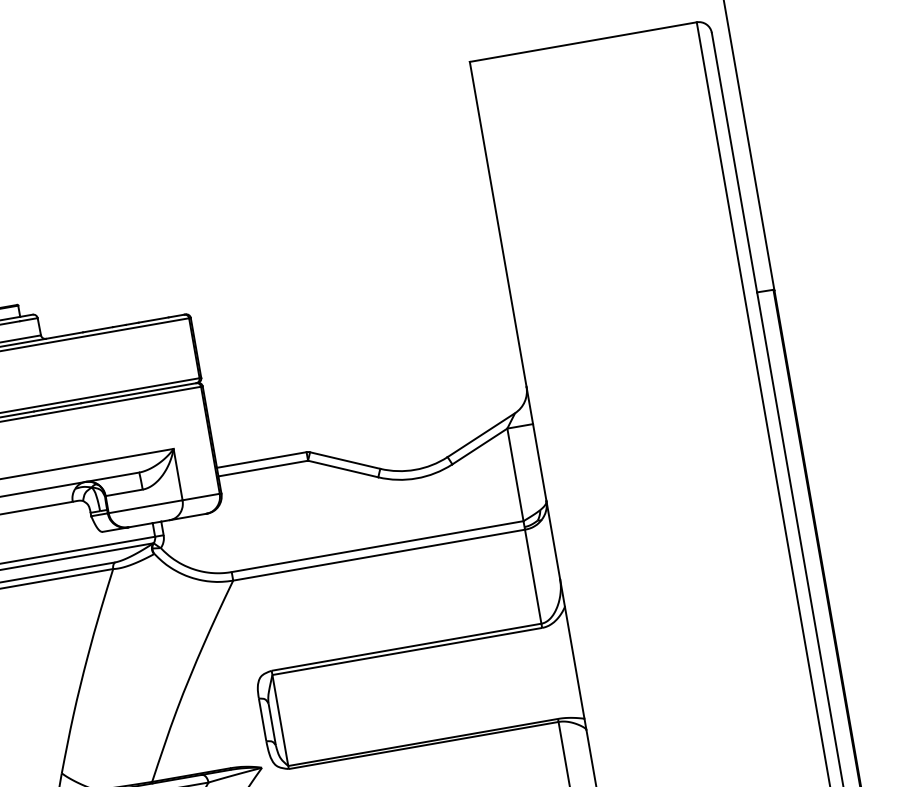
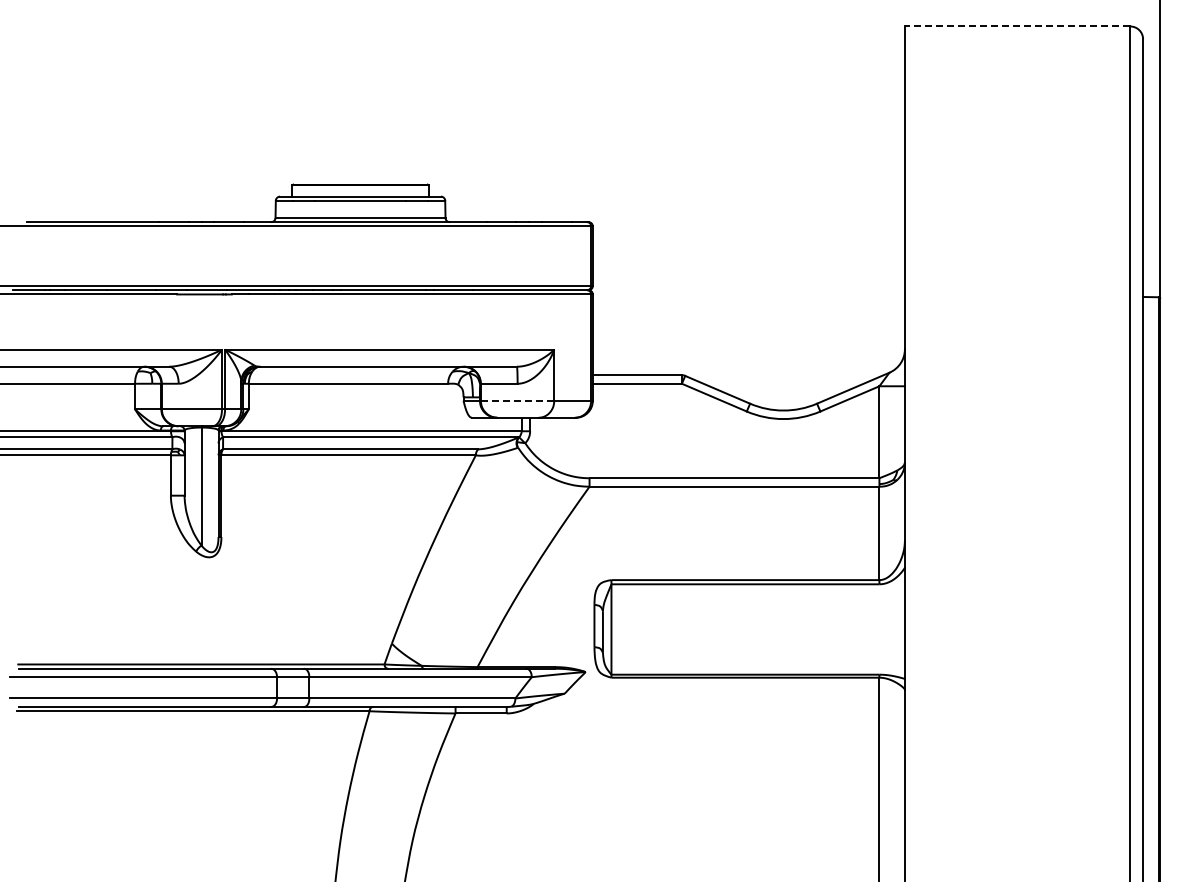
line: (583, 42) -> (1017, 26), solid -> dashed
line: (145, 506) -> (517, 400), solid -> dashed

